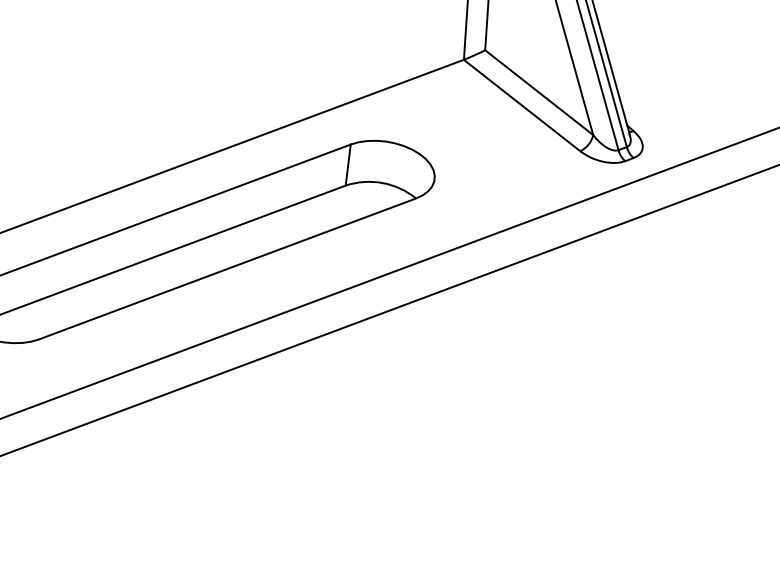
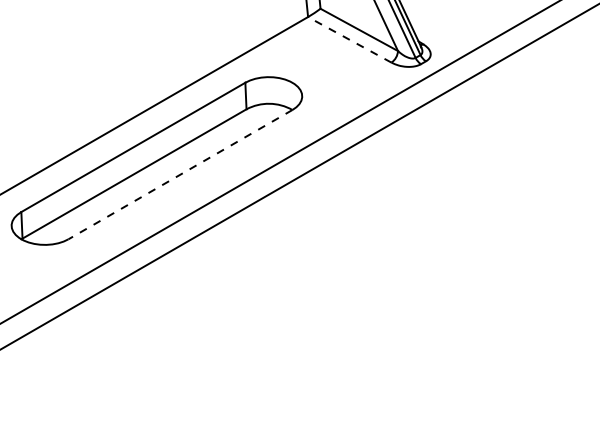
line: (521, 104) -> (349, 39), solid -> dashed
line: (227, 268) -> (180, 174), solid -> dashed

